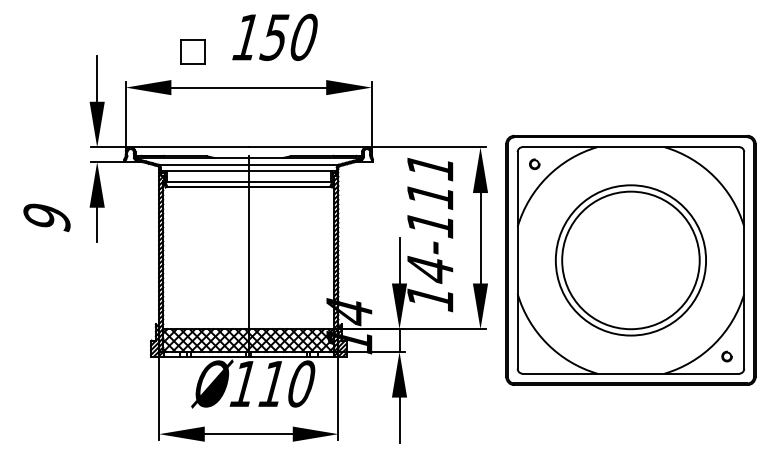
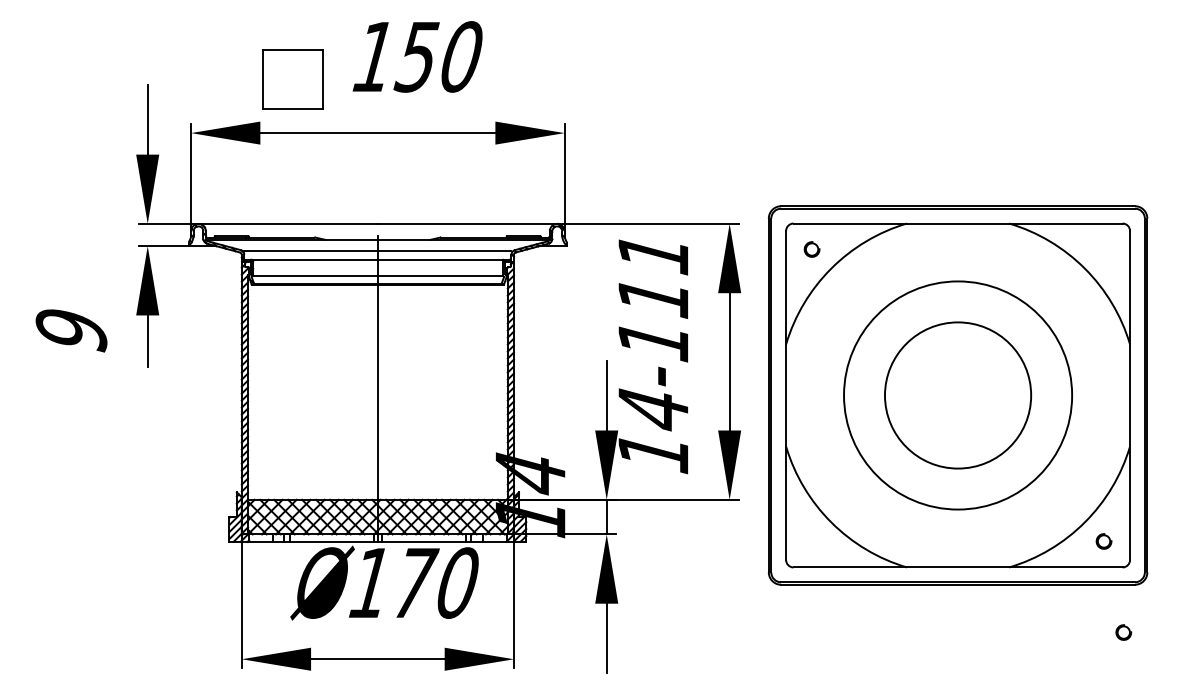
part: (192, 51) -> (292, 78), size x1.6
circle: (630, 260) -> (957, 395), size x0.7
text: (273, 383) -> (415, 582), Ø110 -> Ø170
part: (739, 416) -> (1122, 632), added

